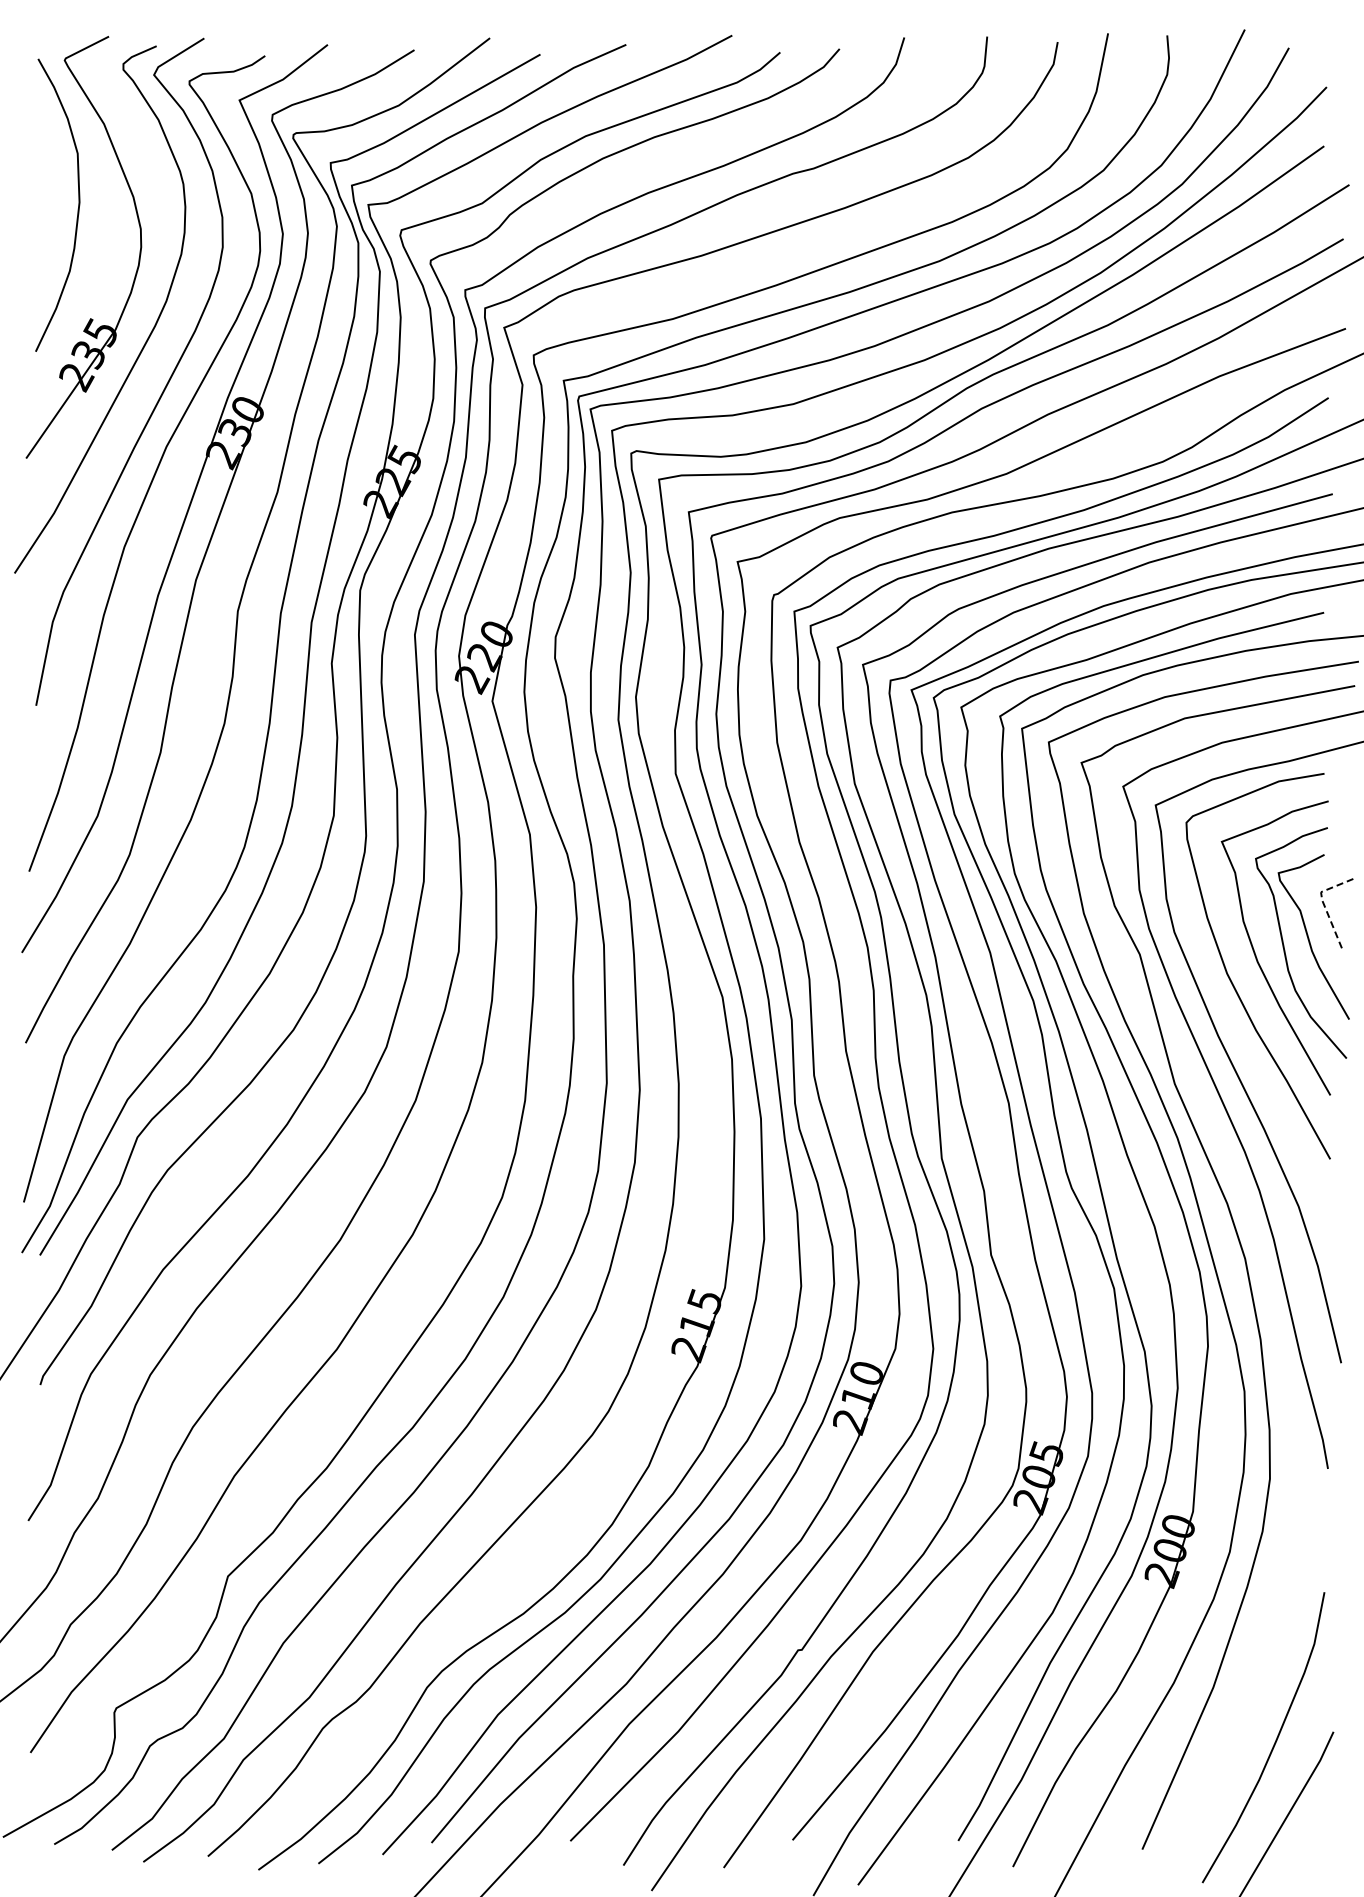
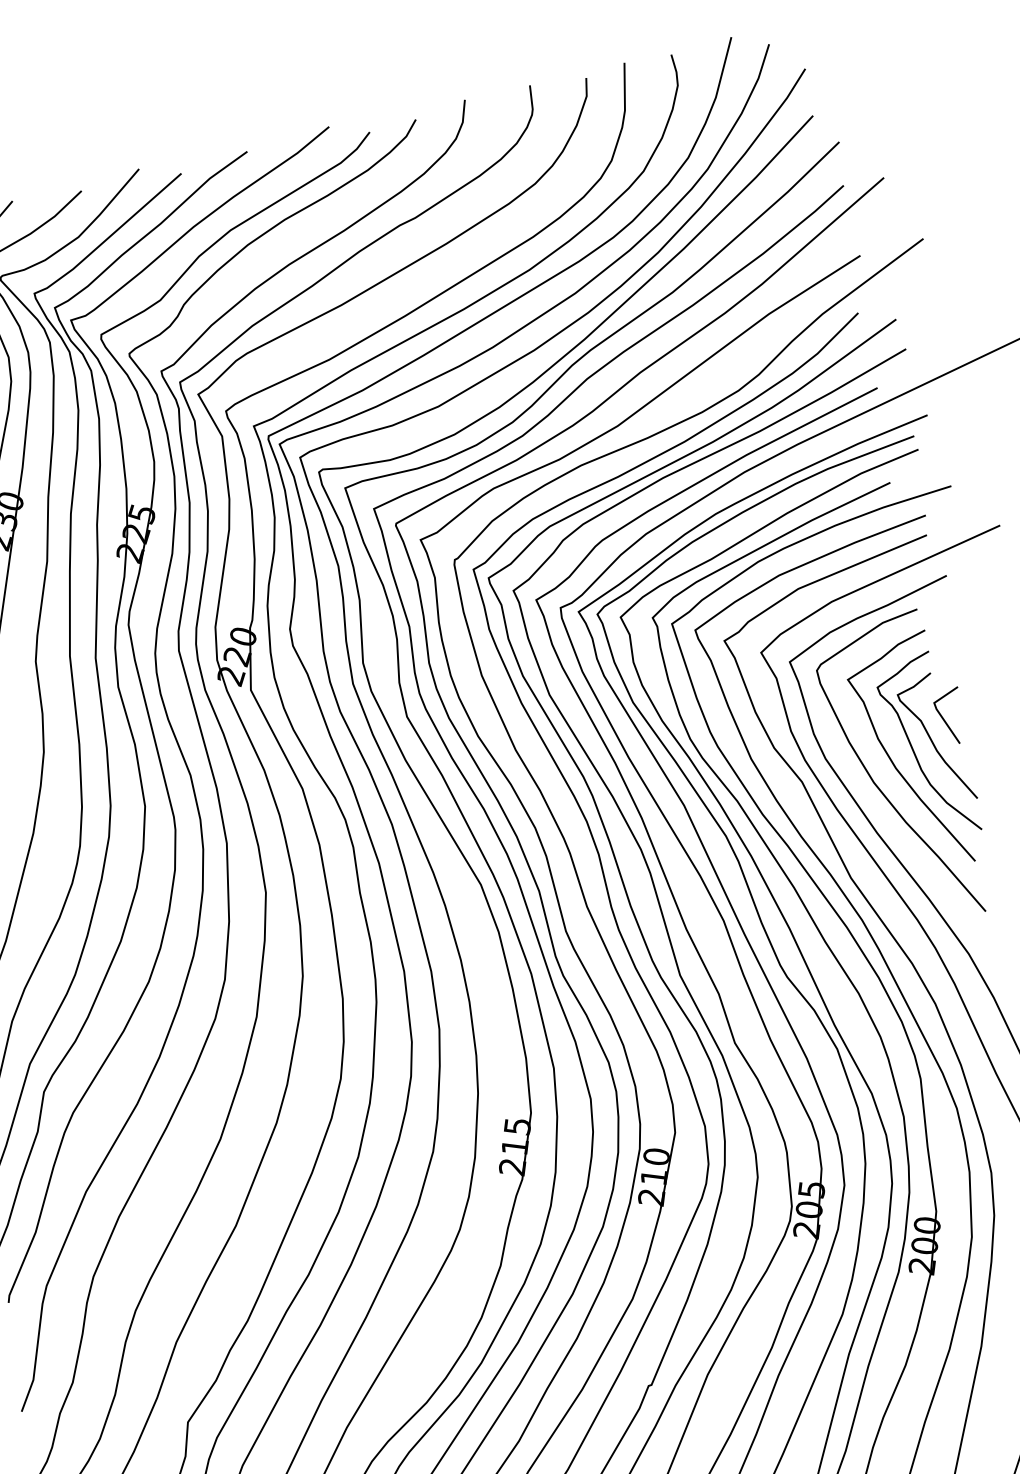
line: (1322, 902) -> (937, 710), dashed -> solid

